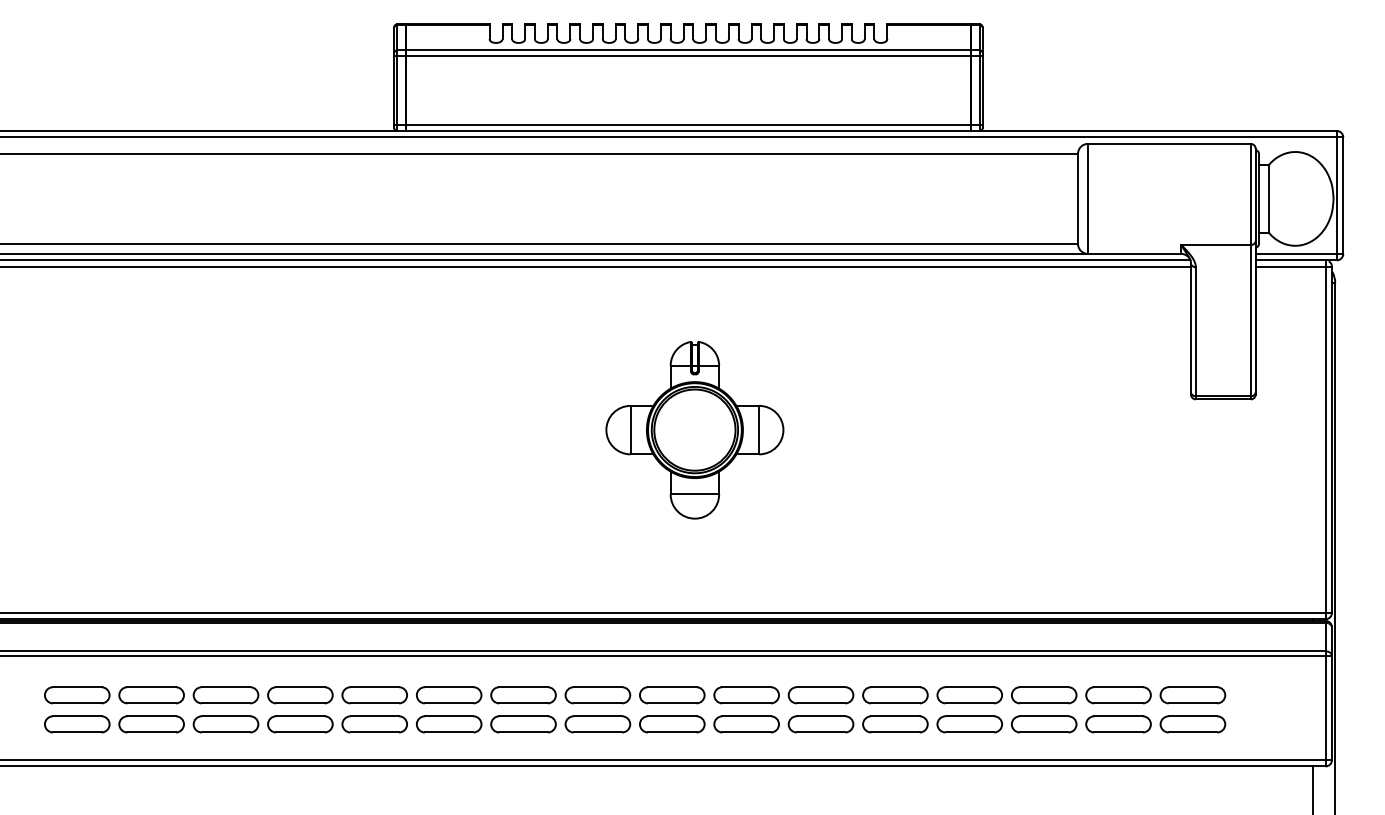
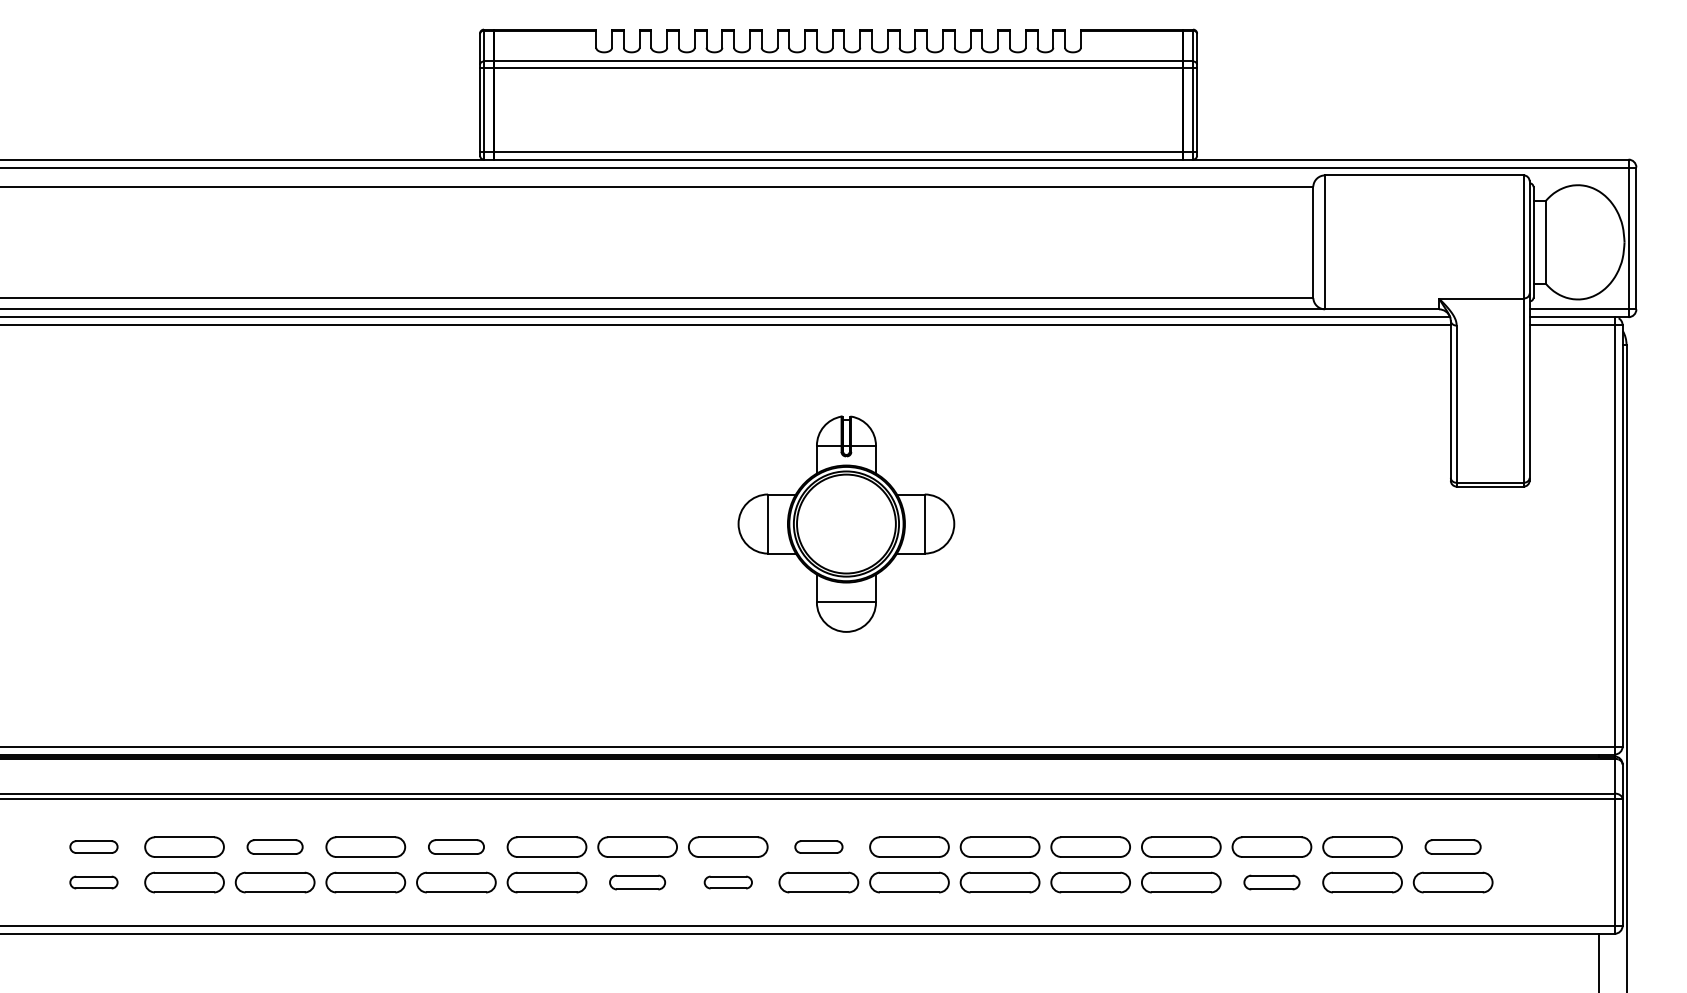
part: (76, 694) -> (93, 846), size x0.6
part: (225, 694) -> (274, 846), size x0.7
part: (374, 694) -> (456, 846), size x0.7
part: (671, 694) -> (818, 846), size x0.6
part: (1192, 694) -> (1452, 846), size x0.7
part: (76, 724) -> (93, 882), size x0.6
part: (523, 724) -> (637, 882), size x0.7
part: (598, 724) -> (728, 882), size x0.6
part: (1043, 724) -> (1271, 882), size x0.7

